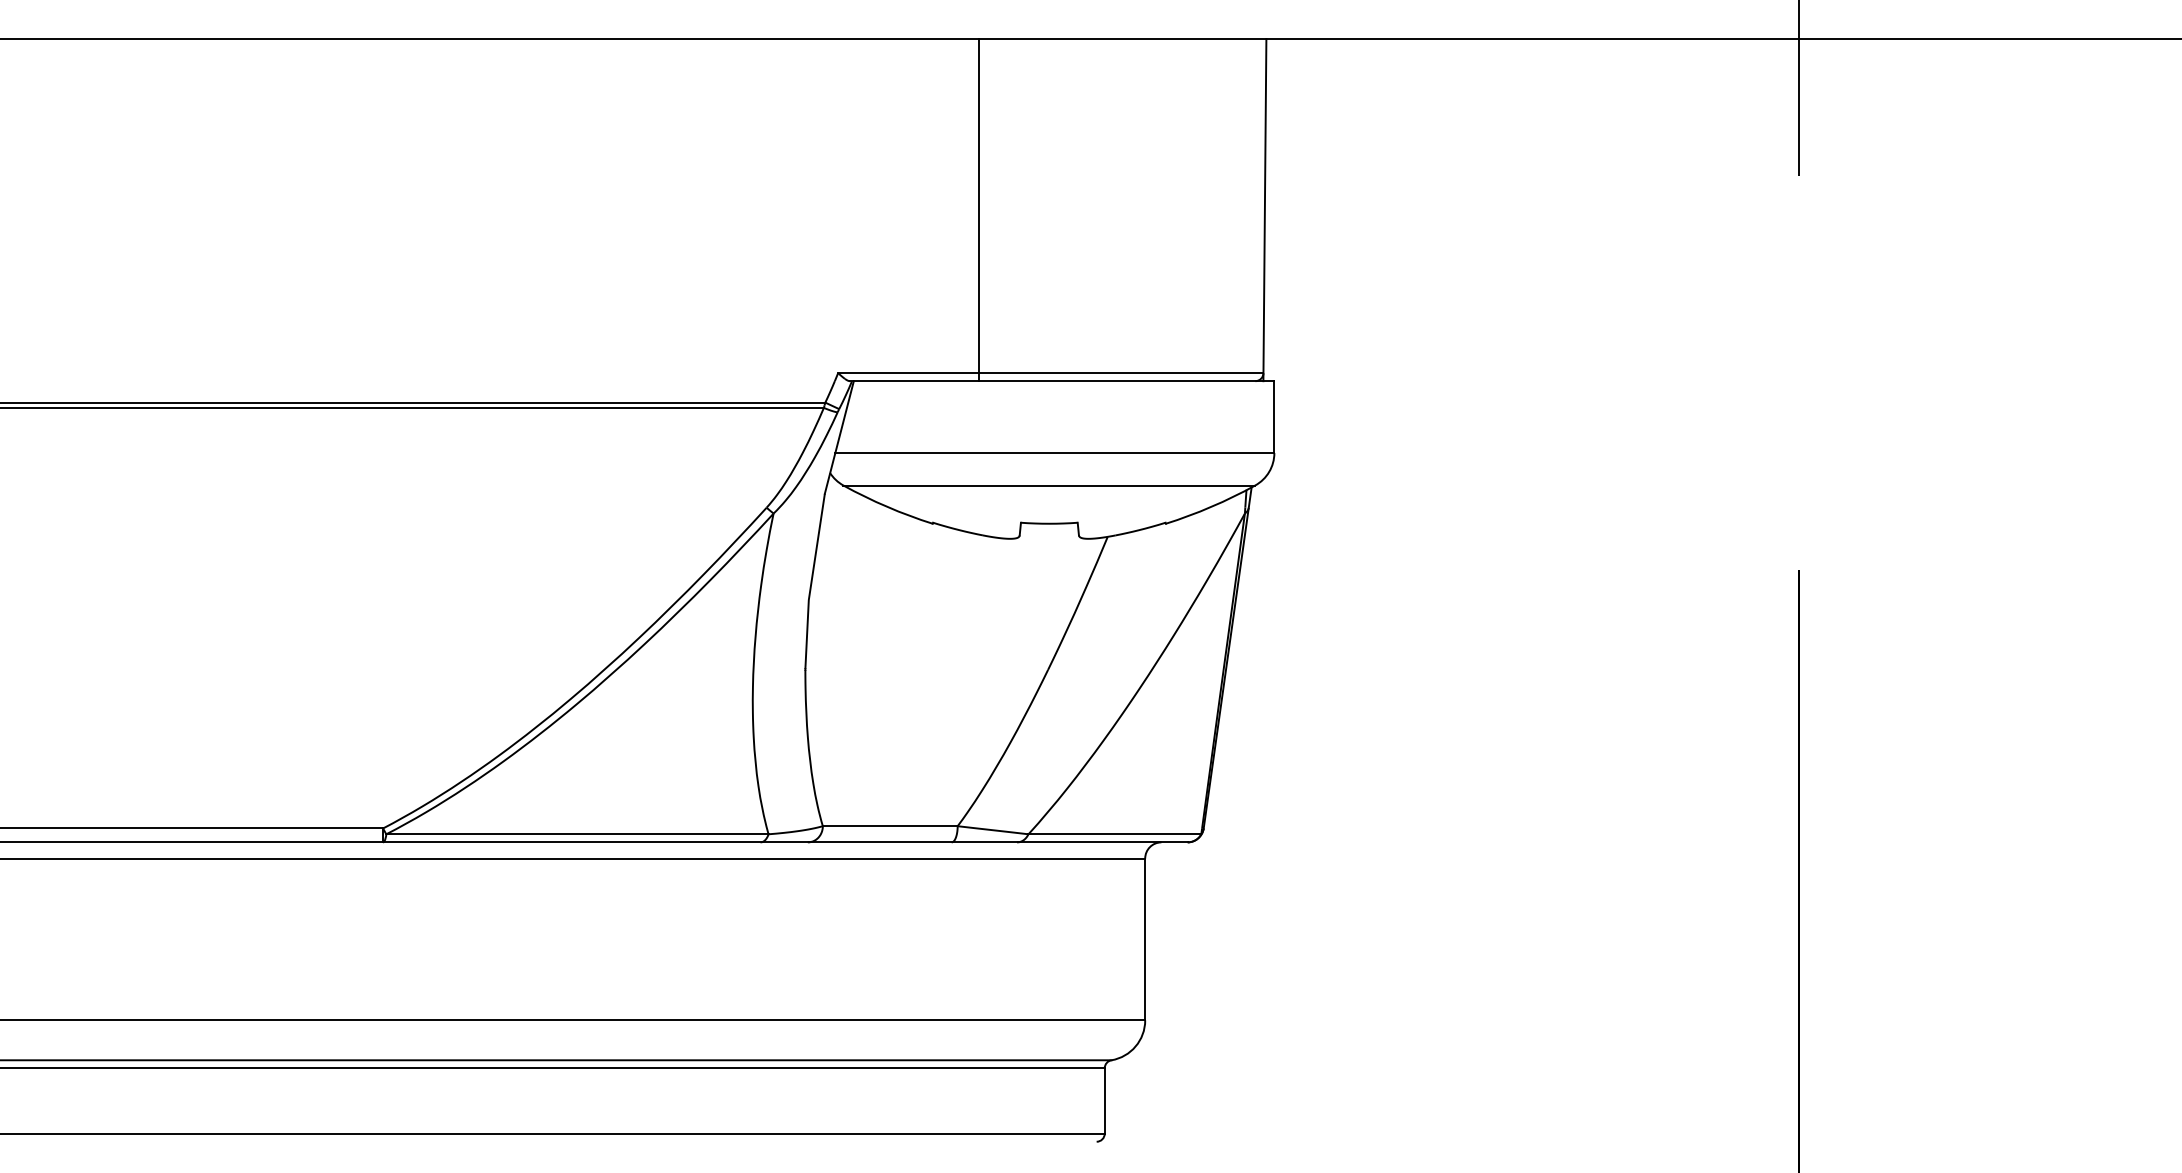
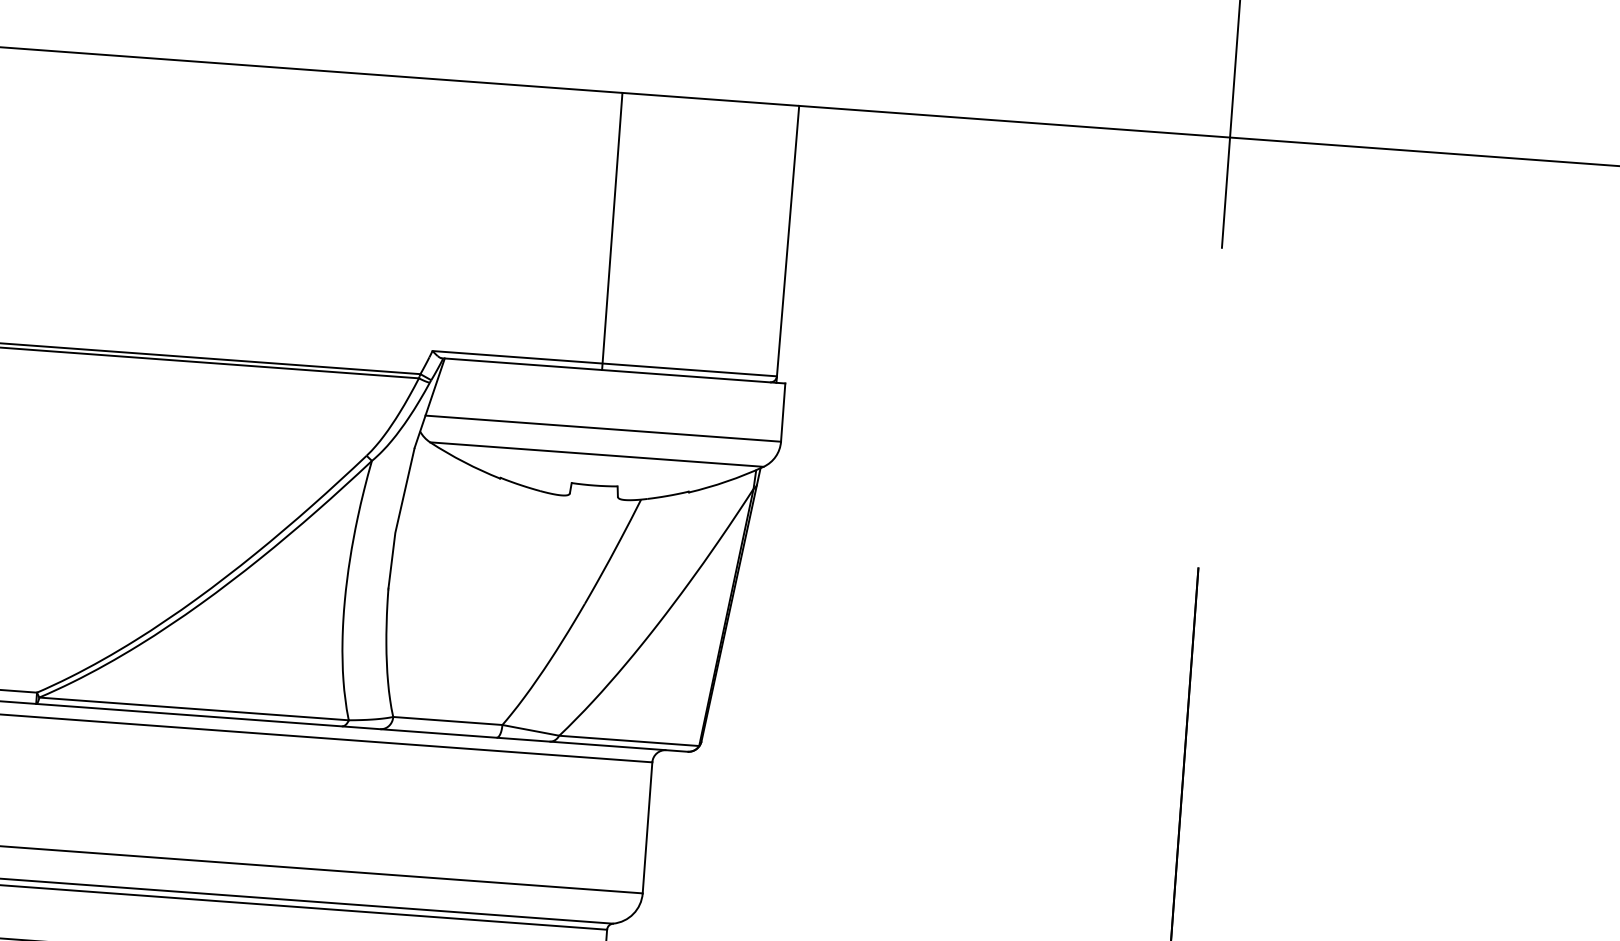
line: (979, 209) -> (612, 231), moved

